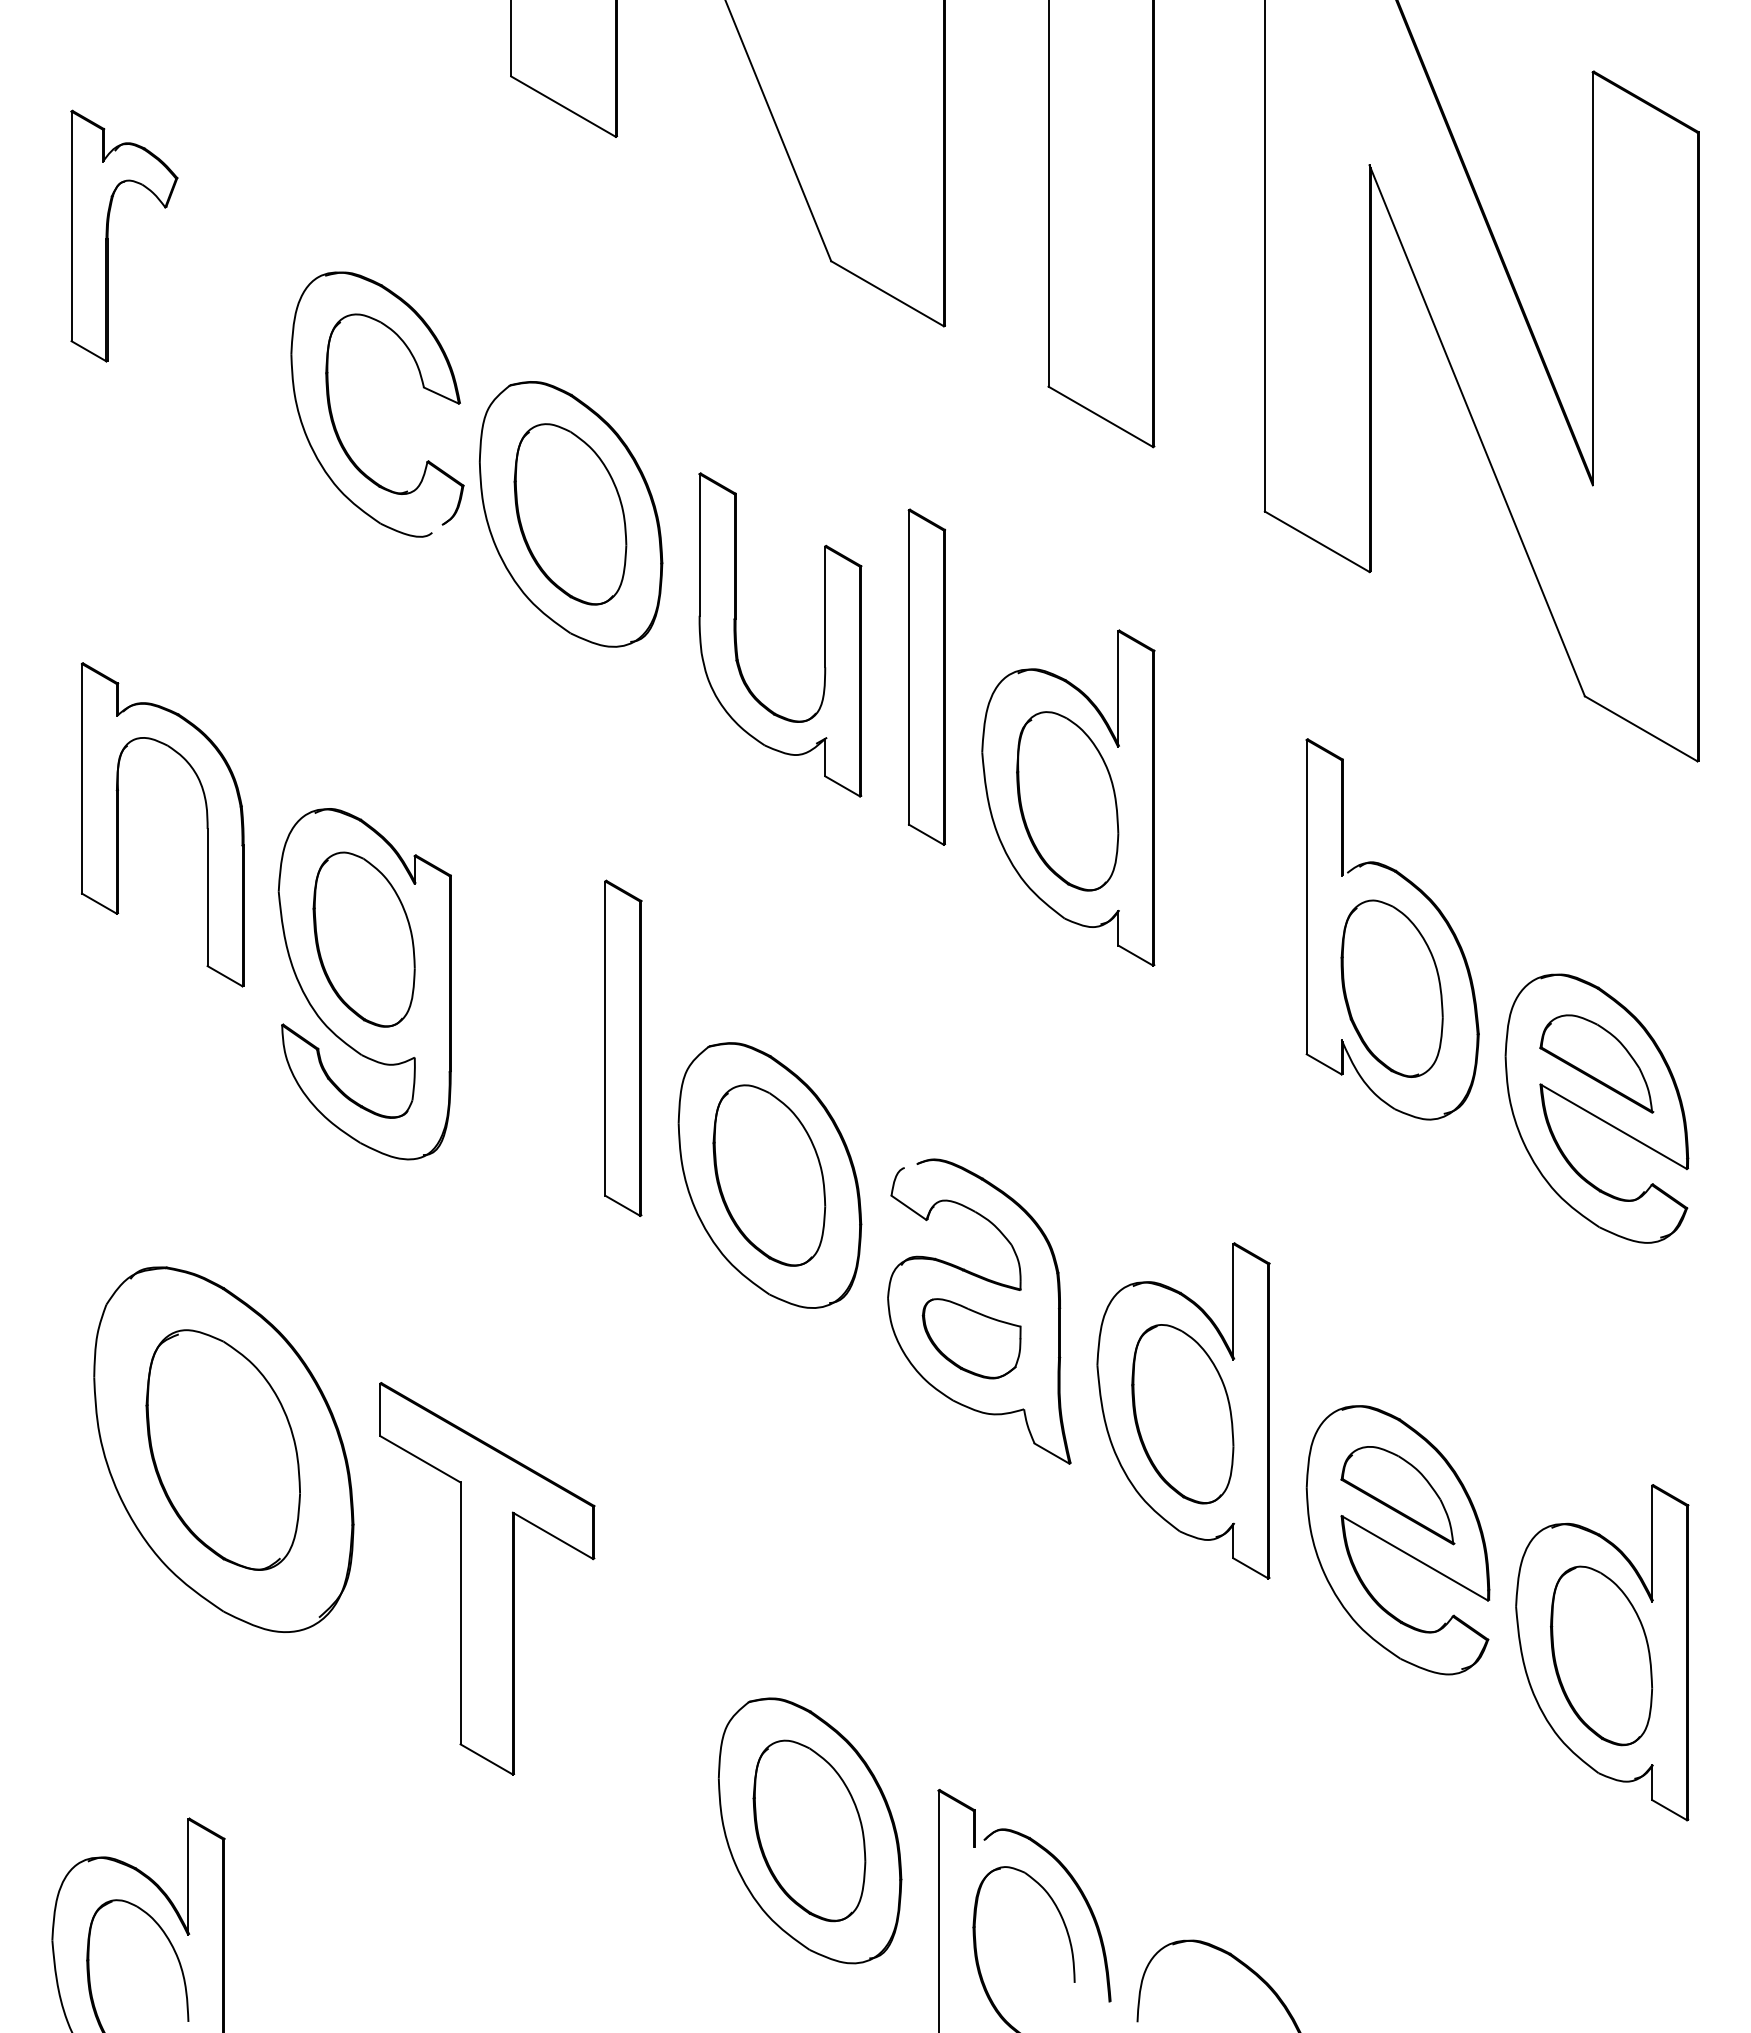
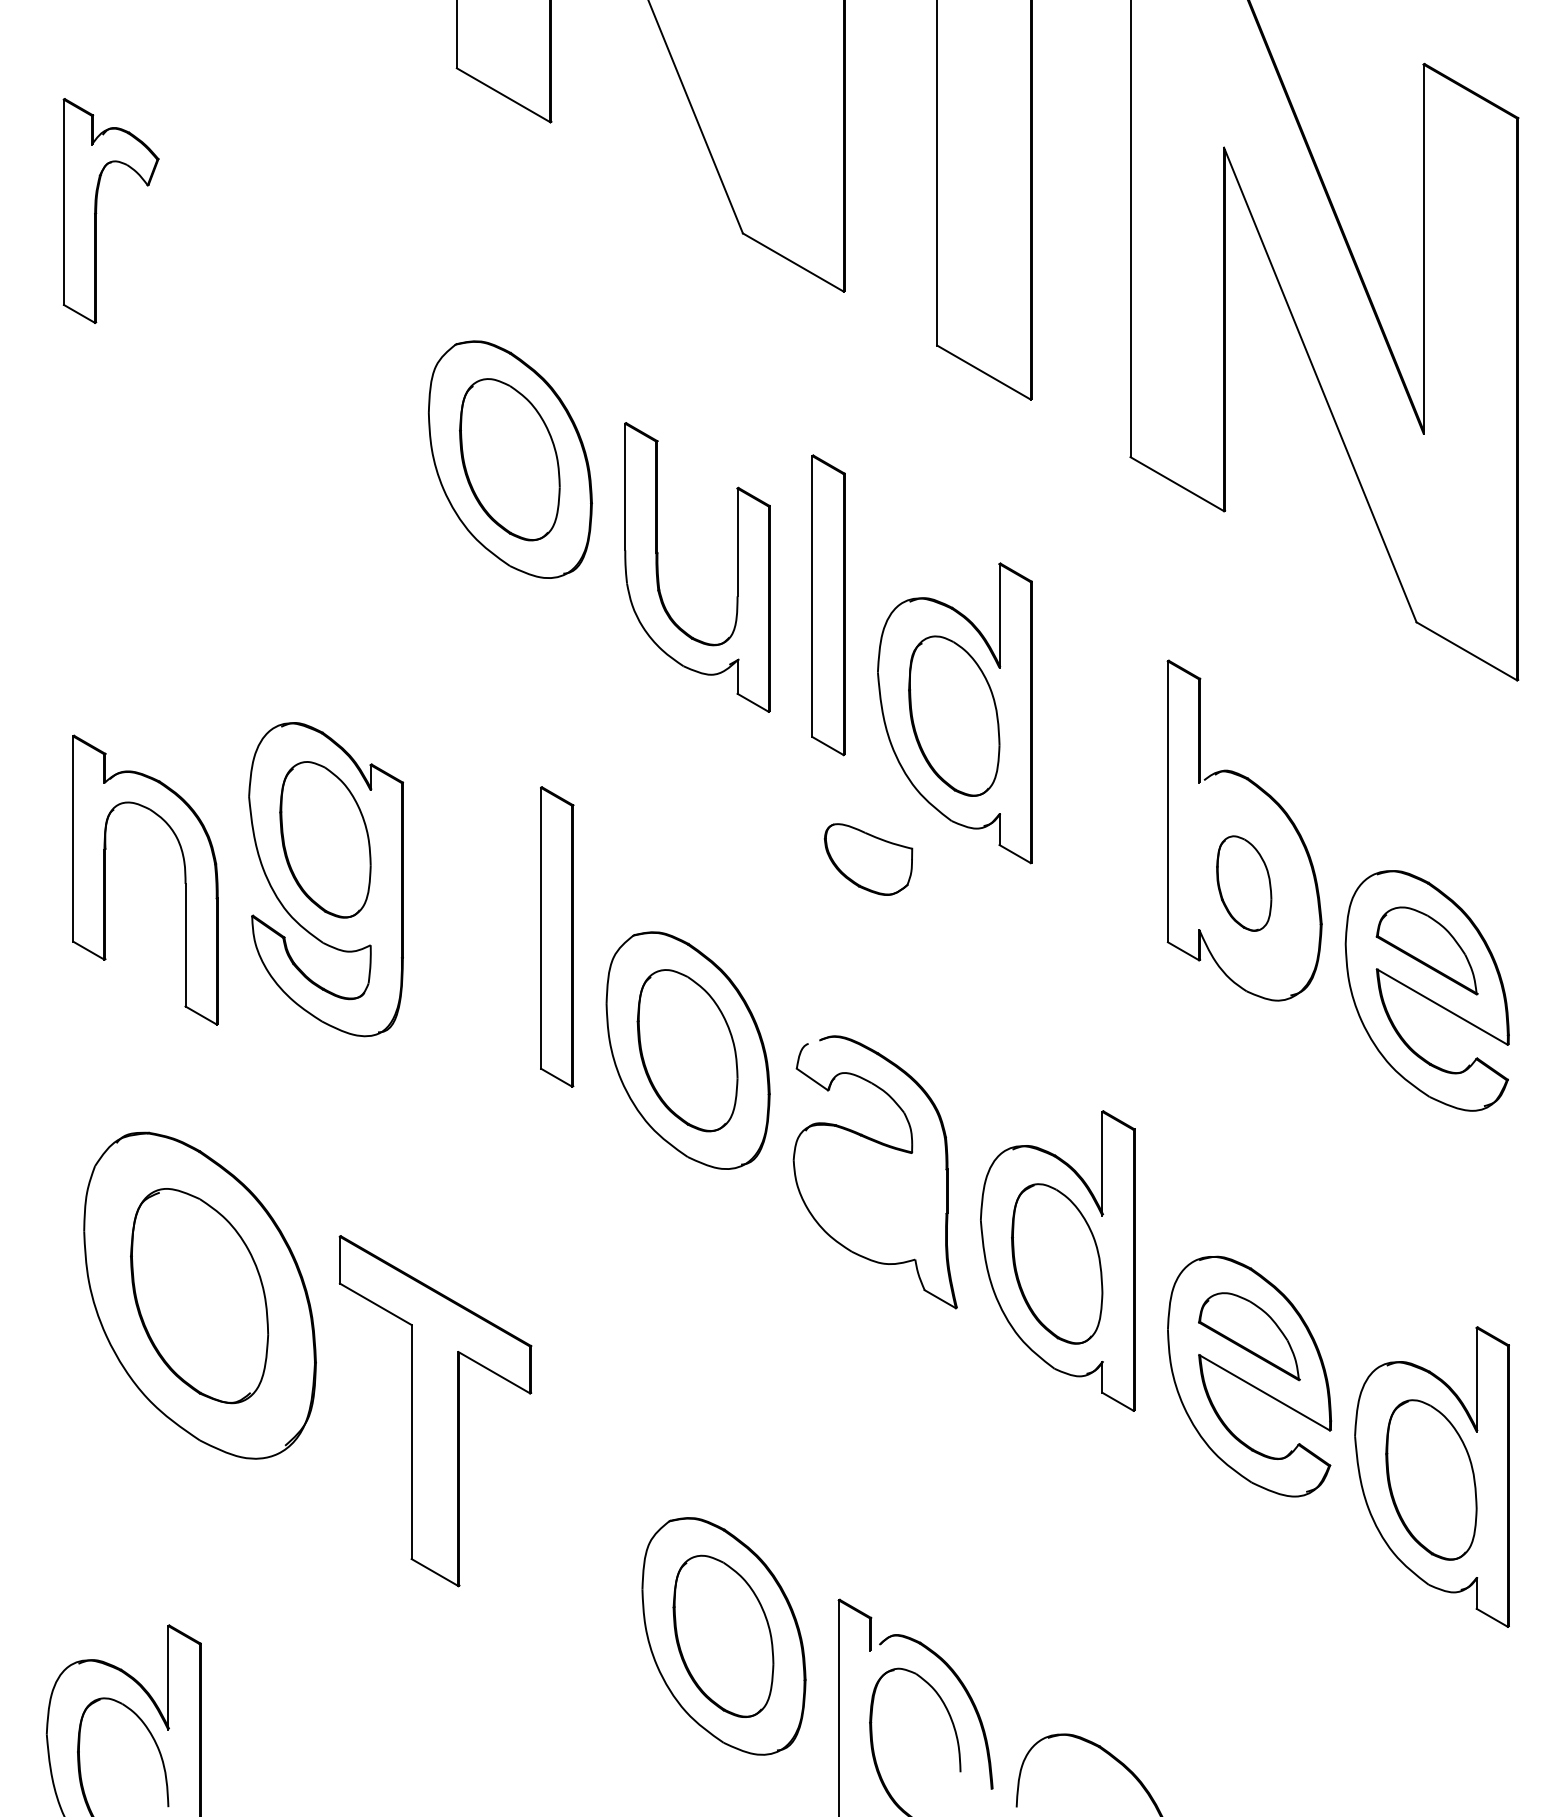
part: (333, 417) -> (298, 373), removed
part: (118, 824) -> (105, 879), moved
part: (1391, 988) -> (1243, 883), size x0.6
part: (971, 1338) -> (868, 859), moved

